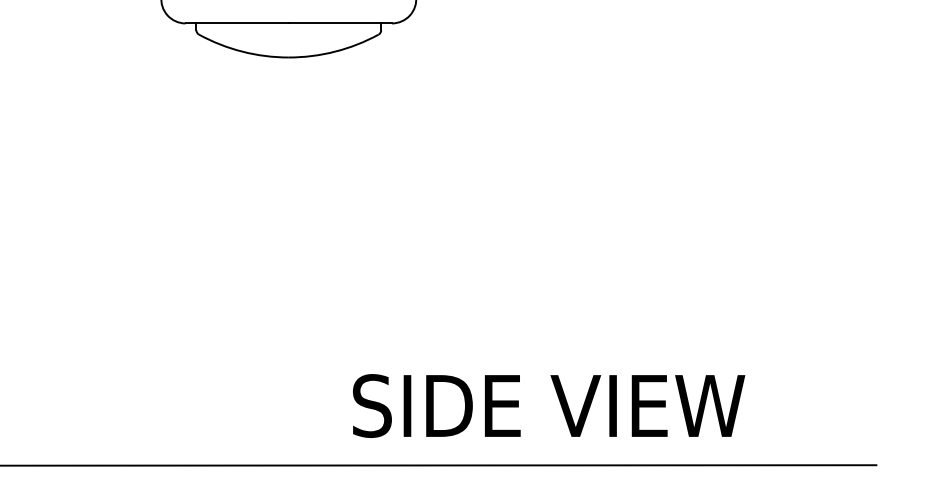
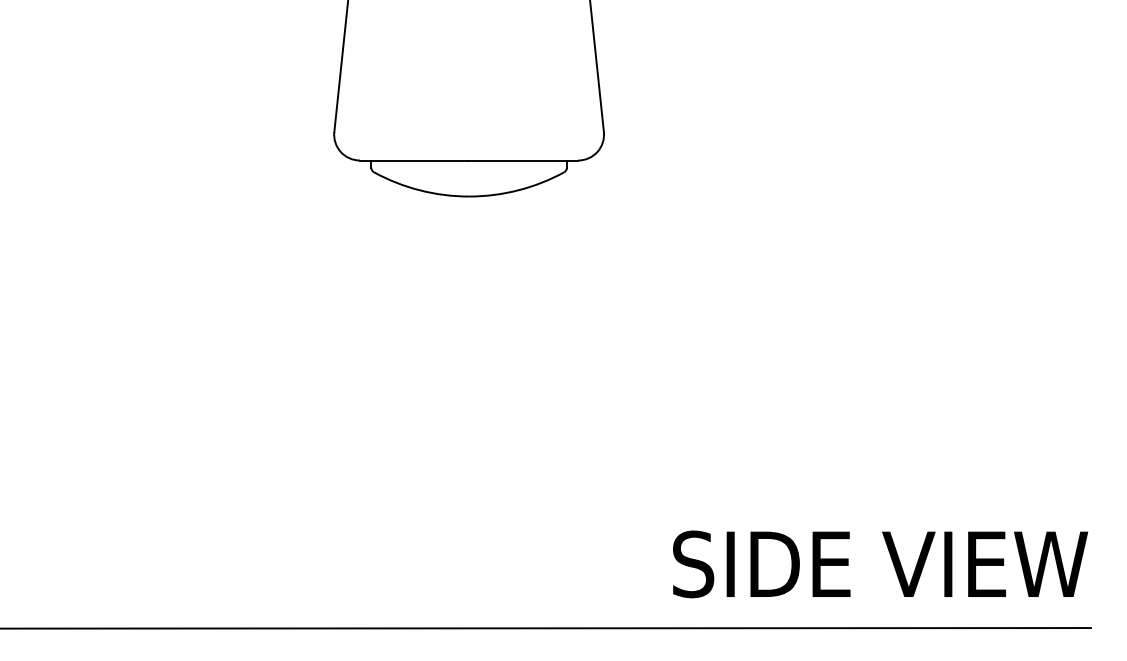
text: (549, 406) -> (880, 564), moved

